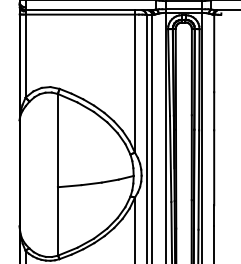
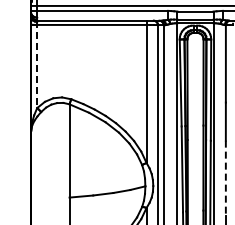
line: (25, 54) -> (37, 64), solid -> dashed
line: (214, 168) -> (226, 178), solid -> dashed

